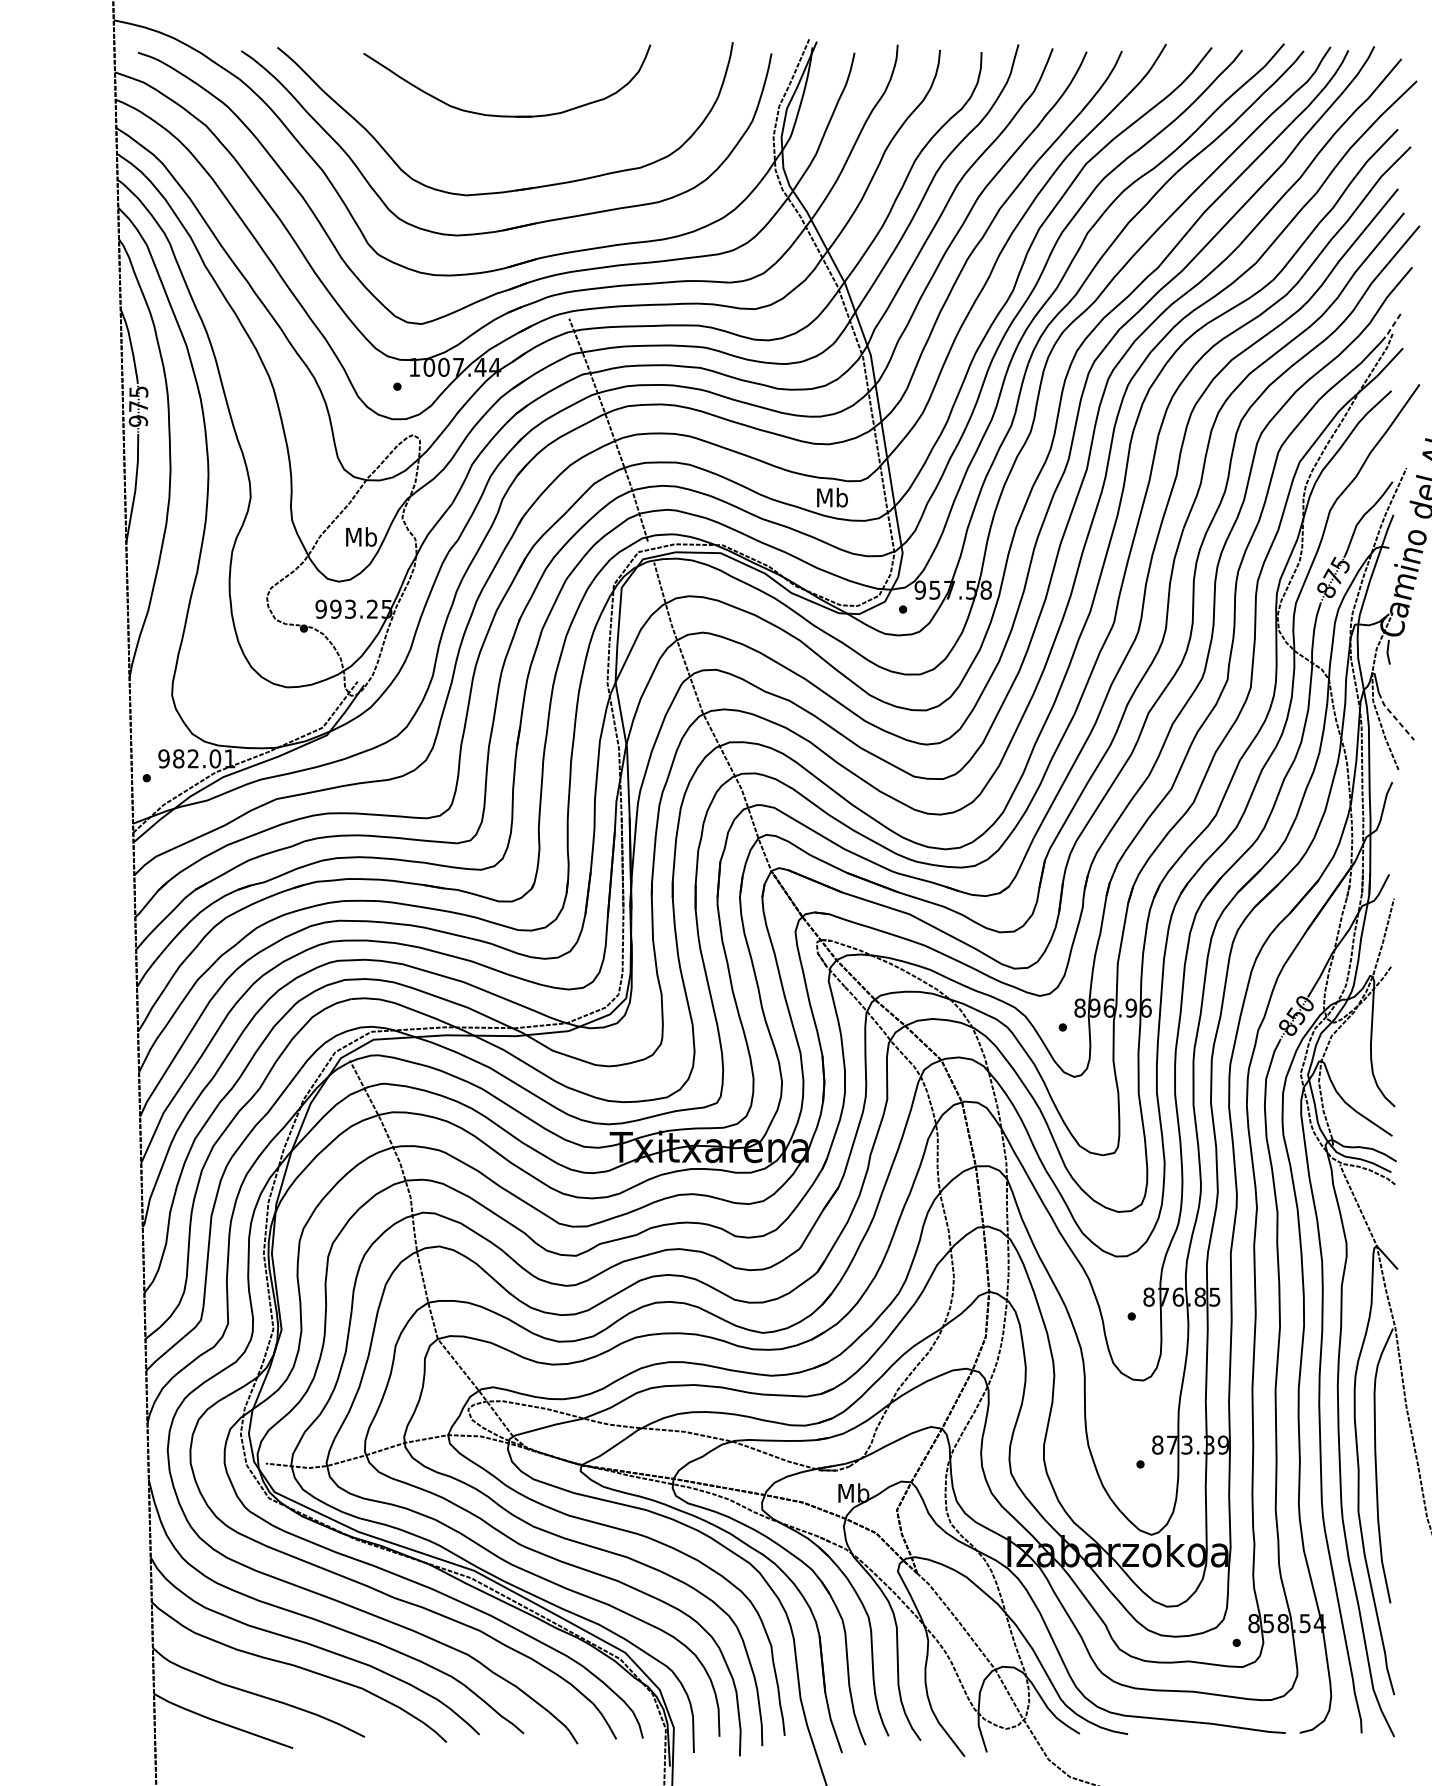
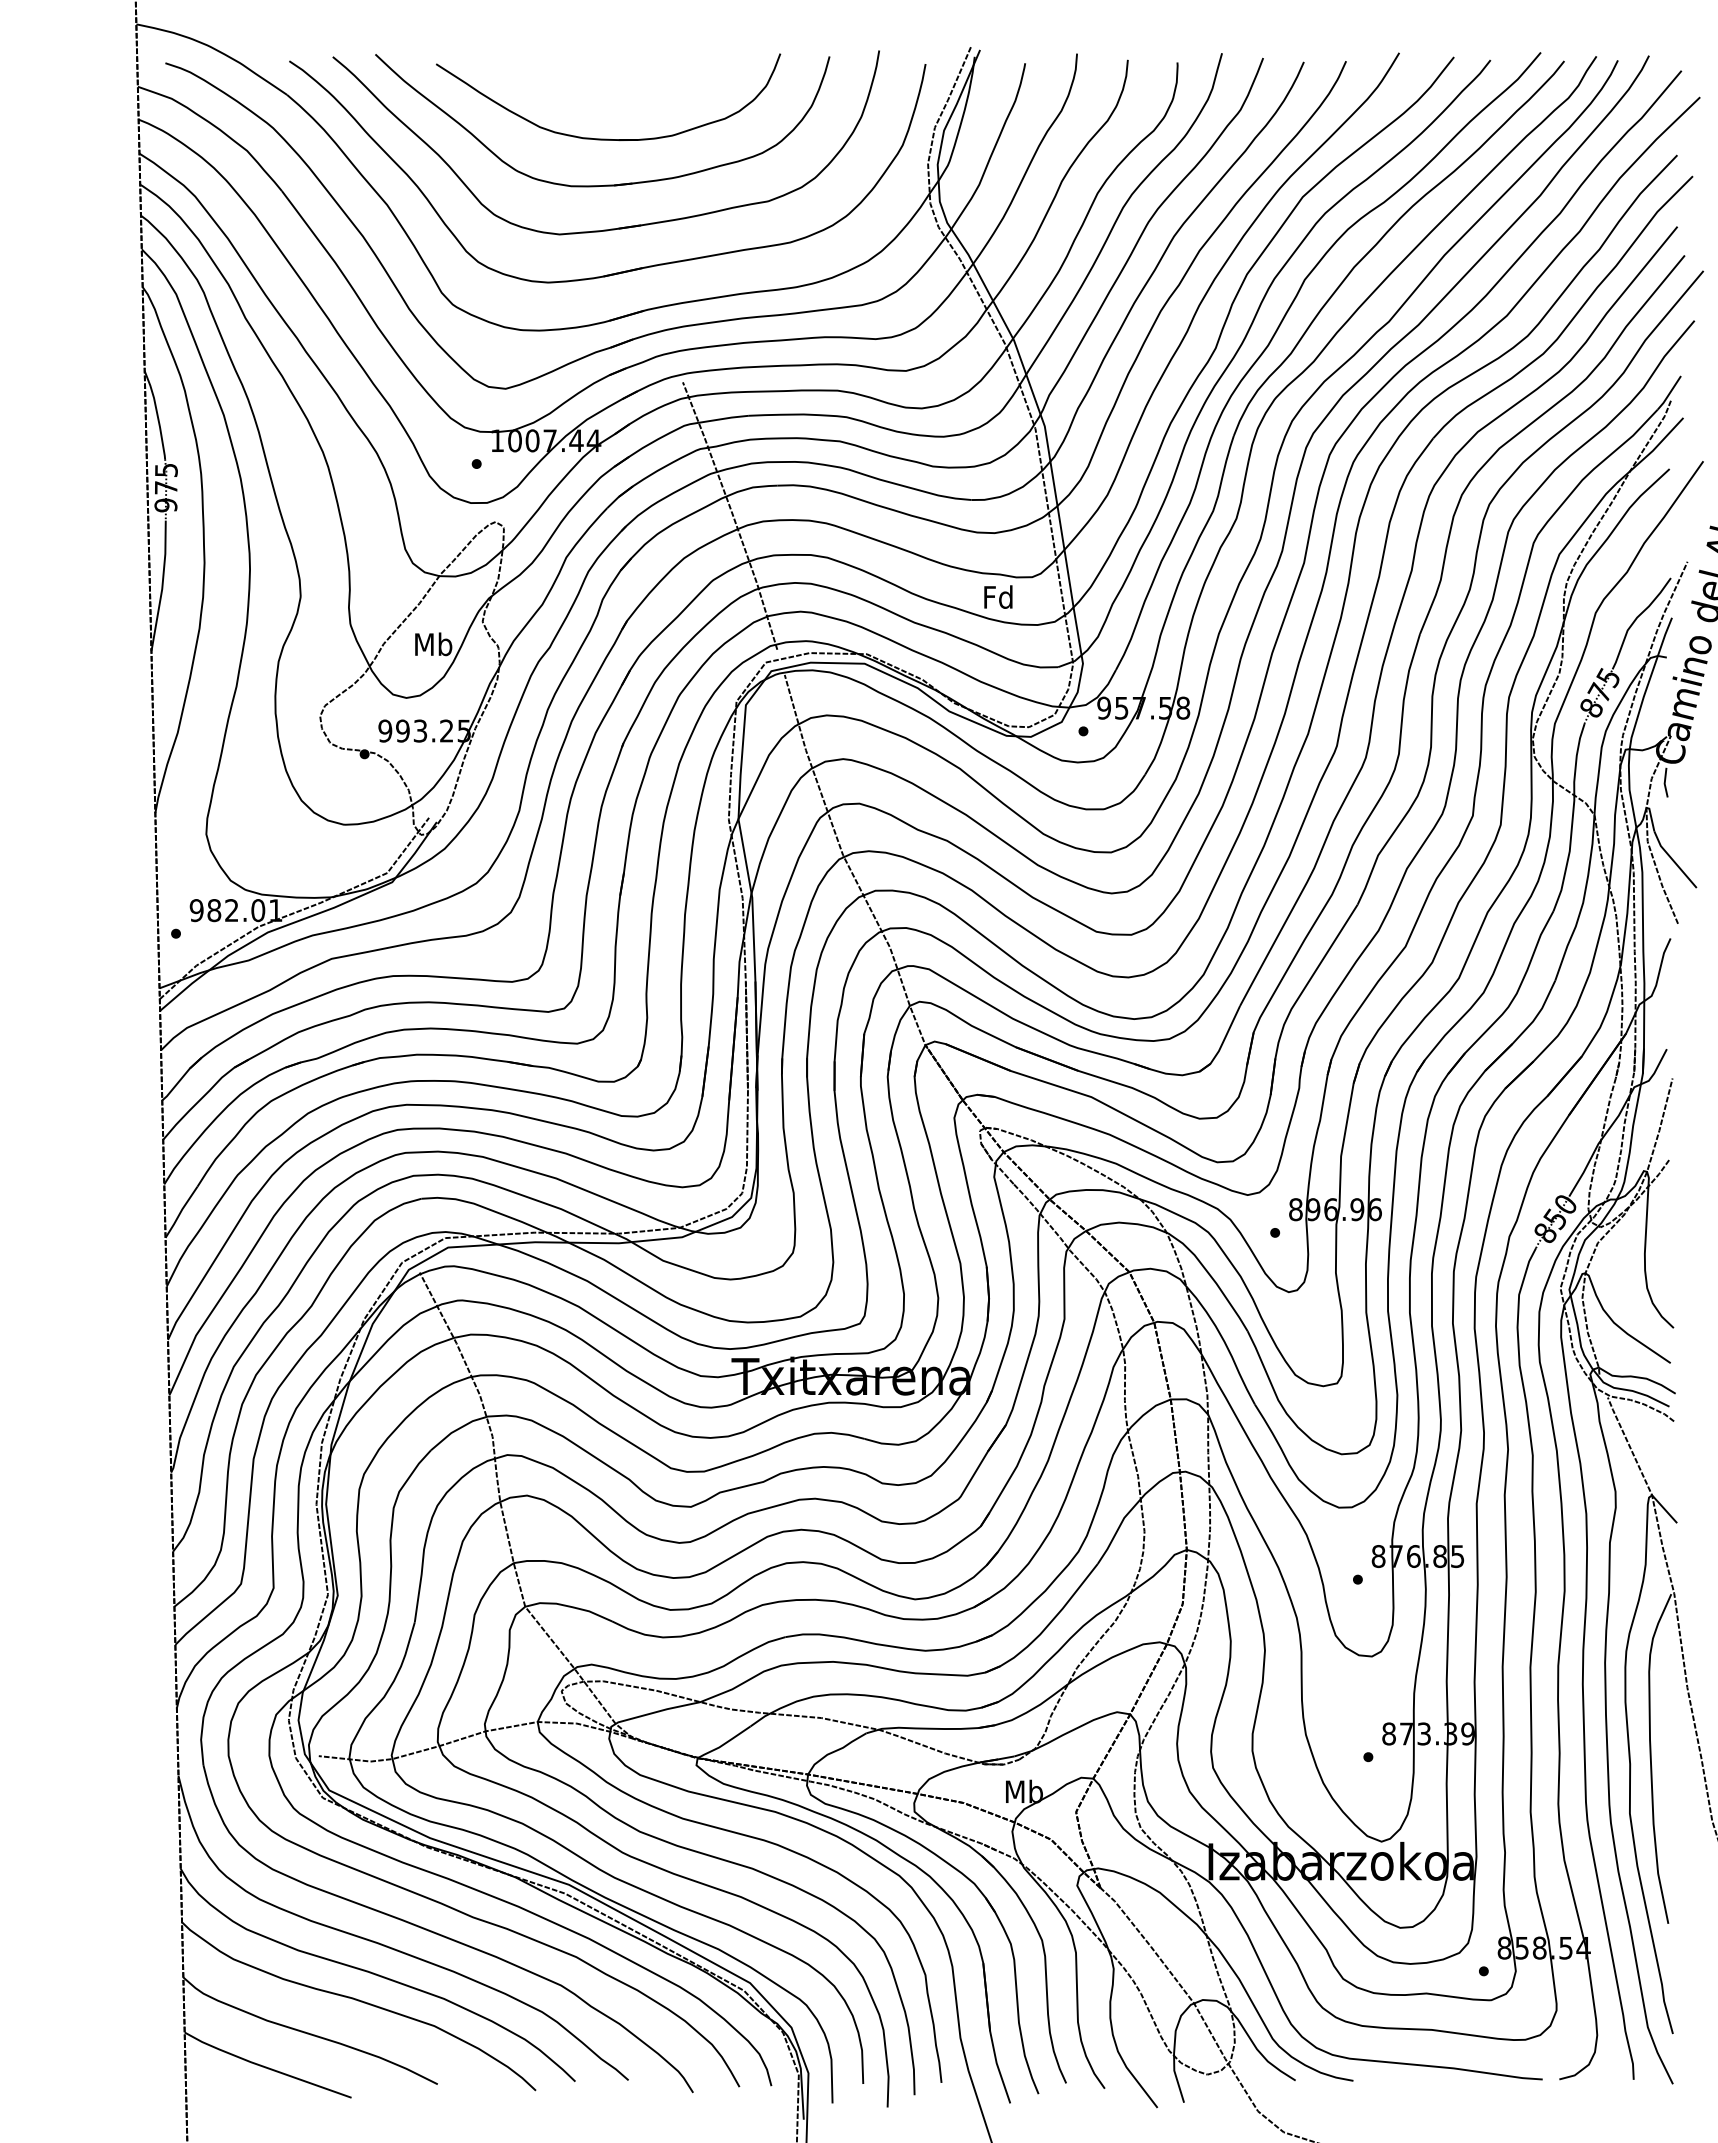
part: (504, 153) -> (605, 184), added
line: (1391, 327) -> (1669, 393), dashed -> solid
text: (832, 497) -> (998, 596), Mb -> Fd
line: (1394, 717) -> (1673, 860), dashed -> solid

